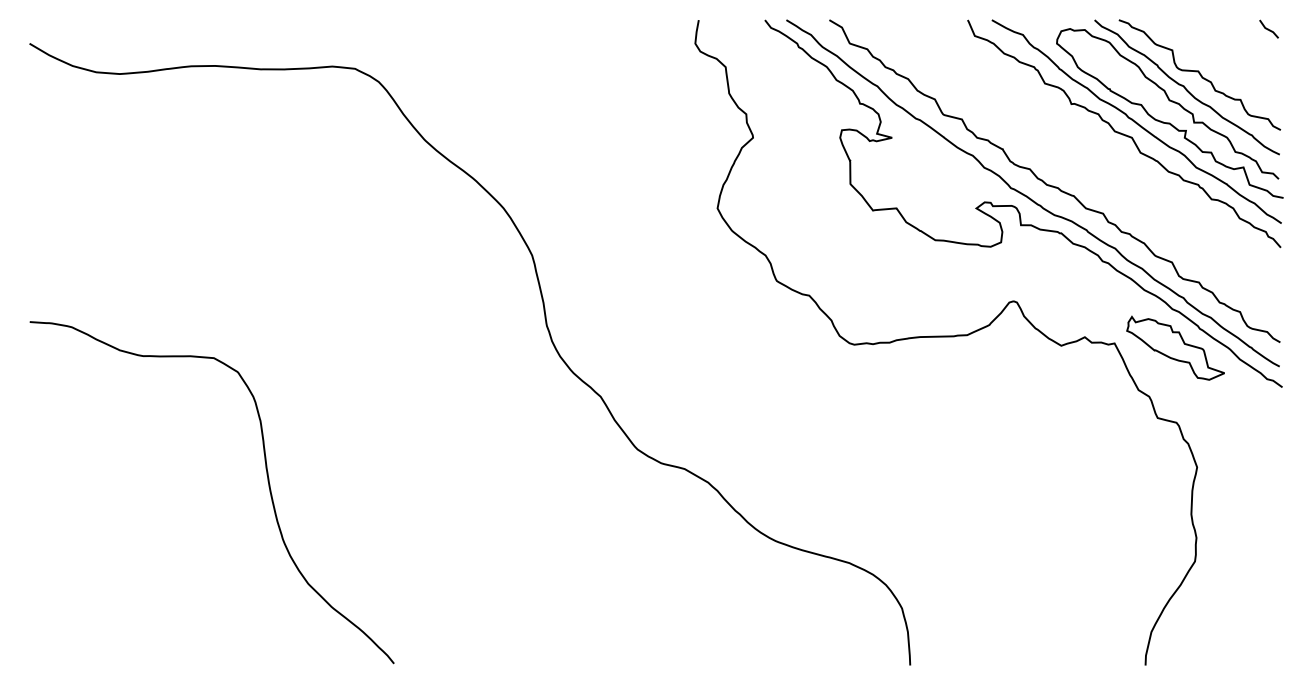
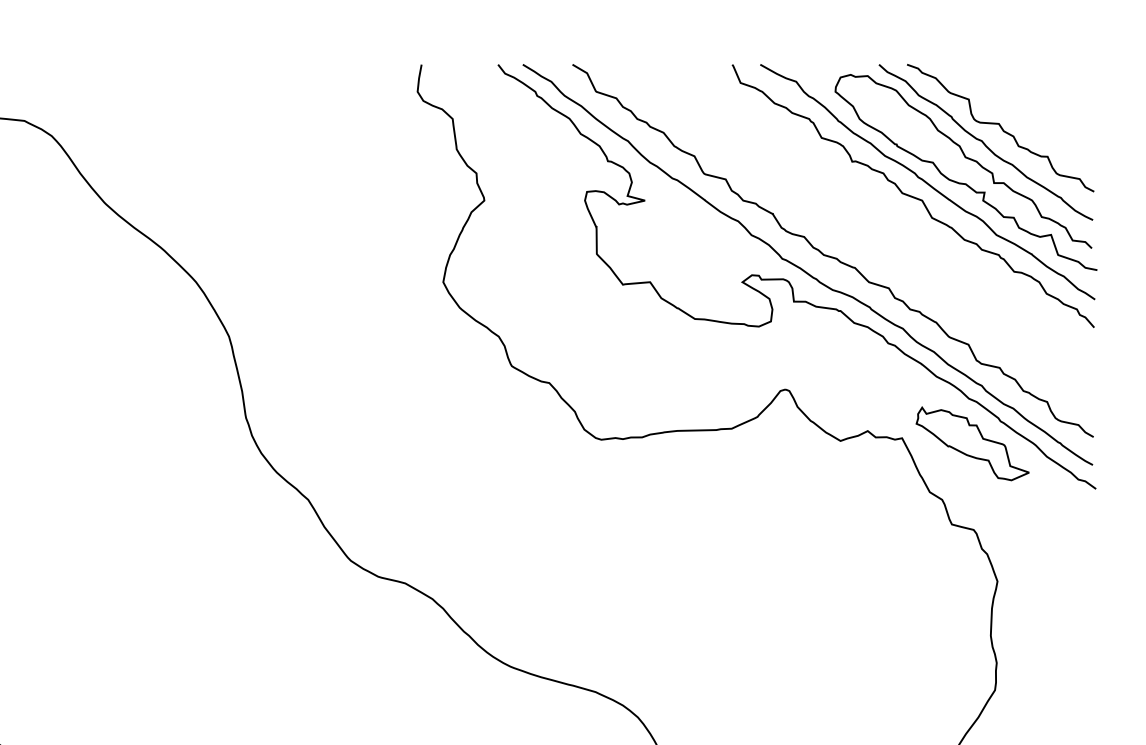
line: (1268, 28) -> (1079, 74), removed

